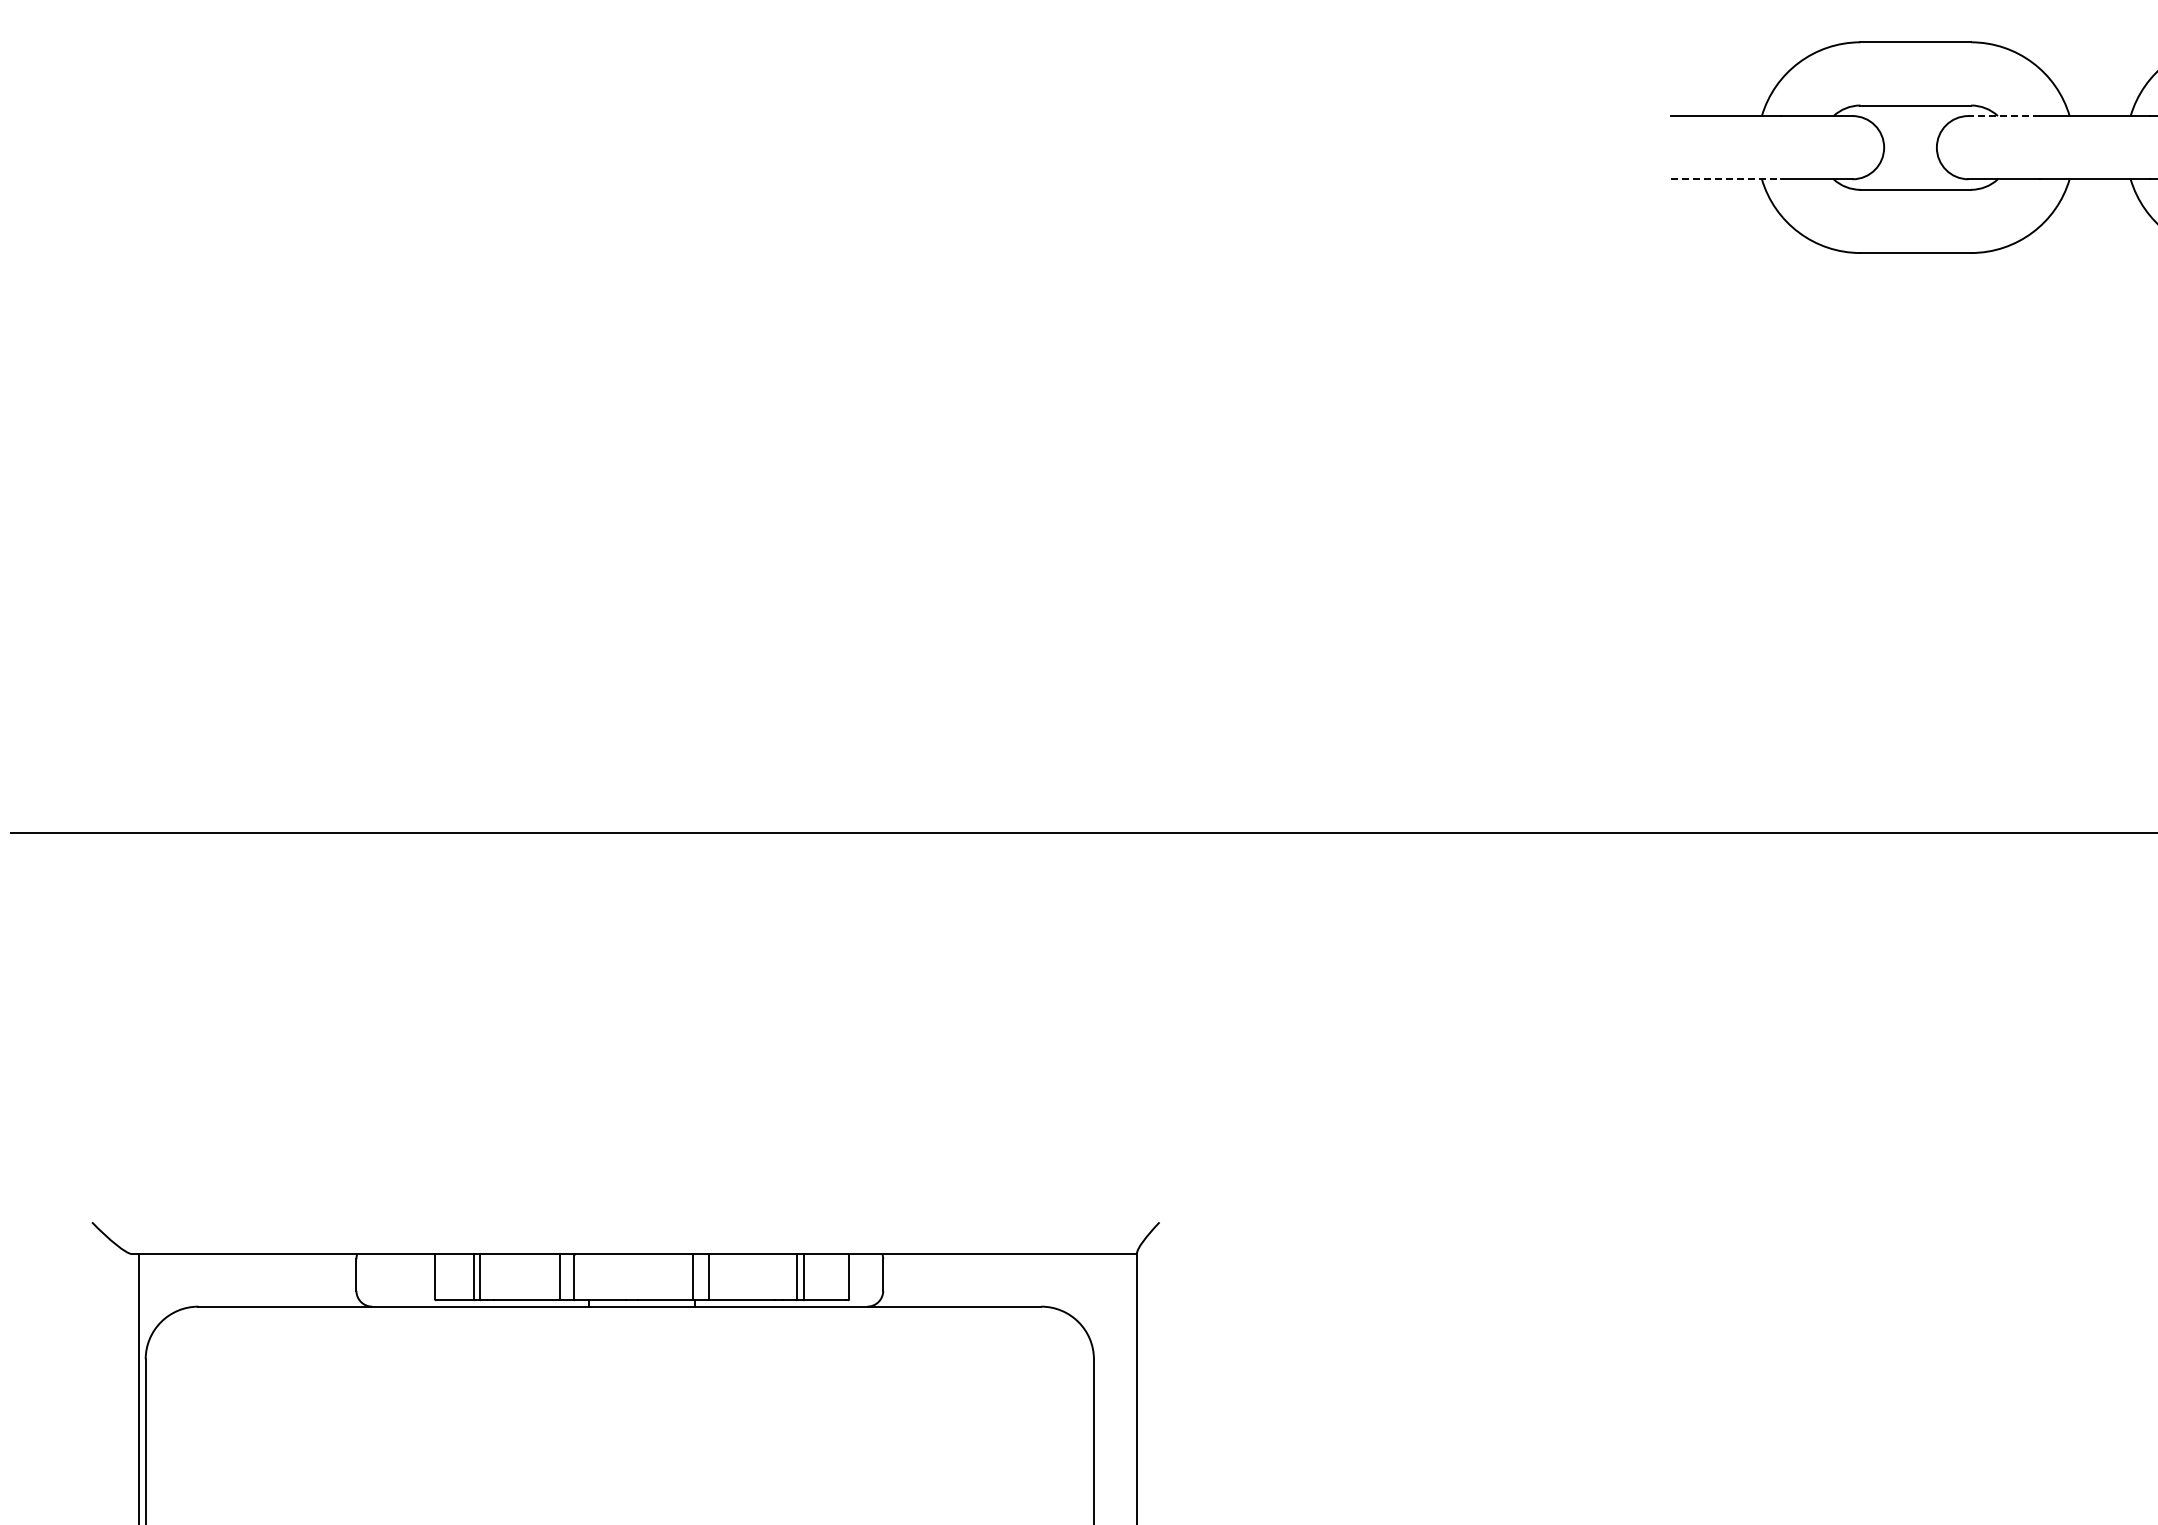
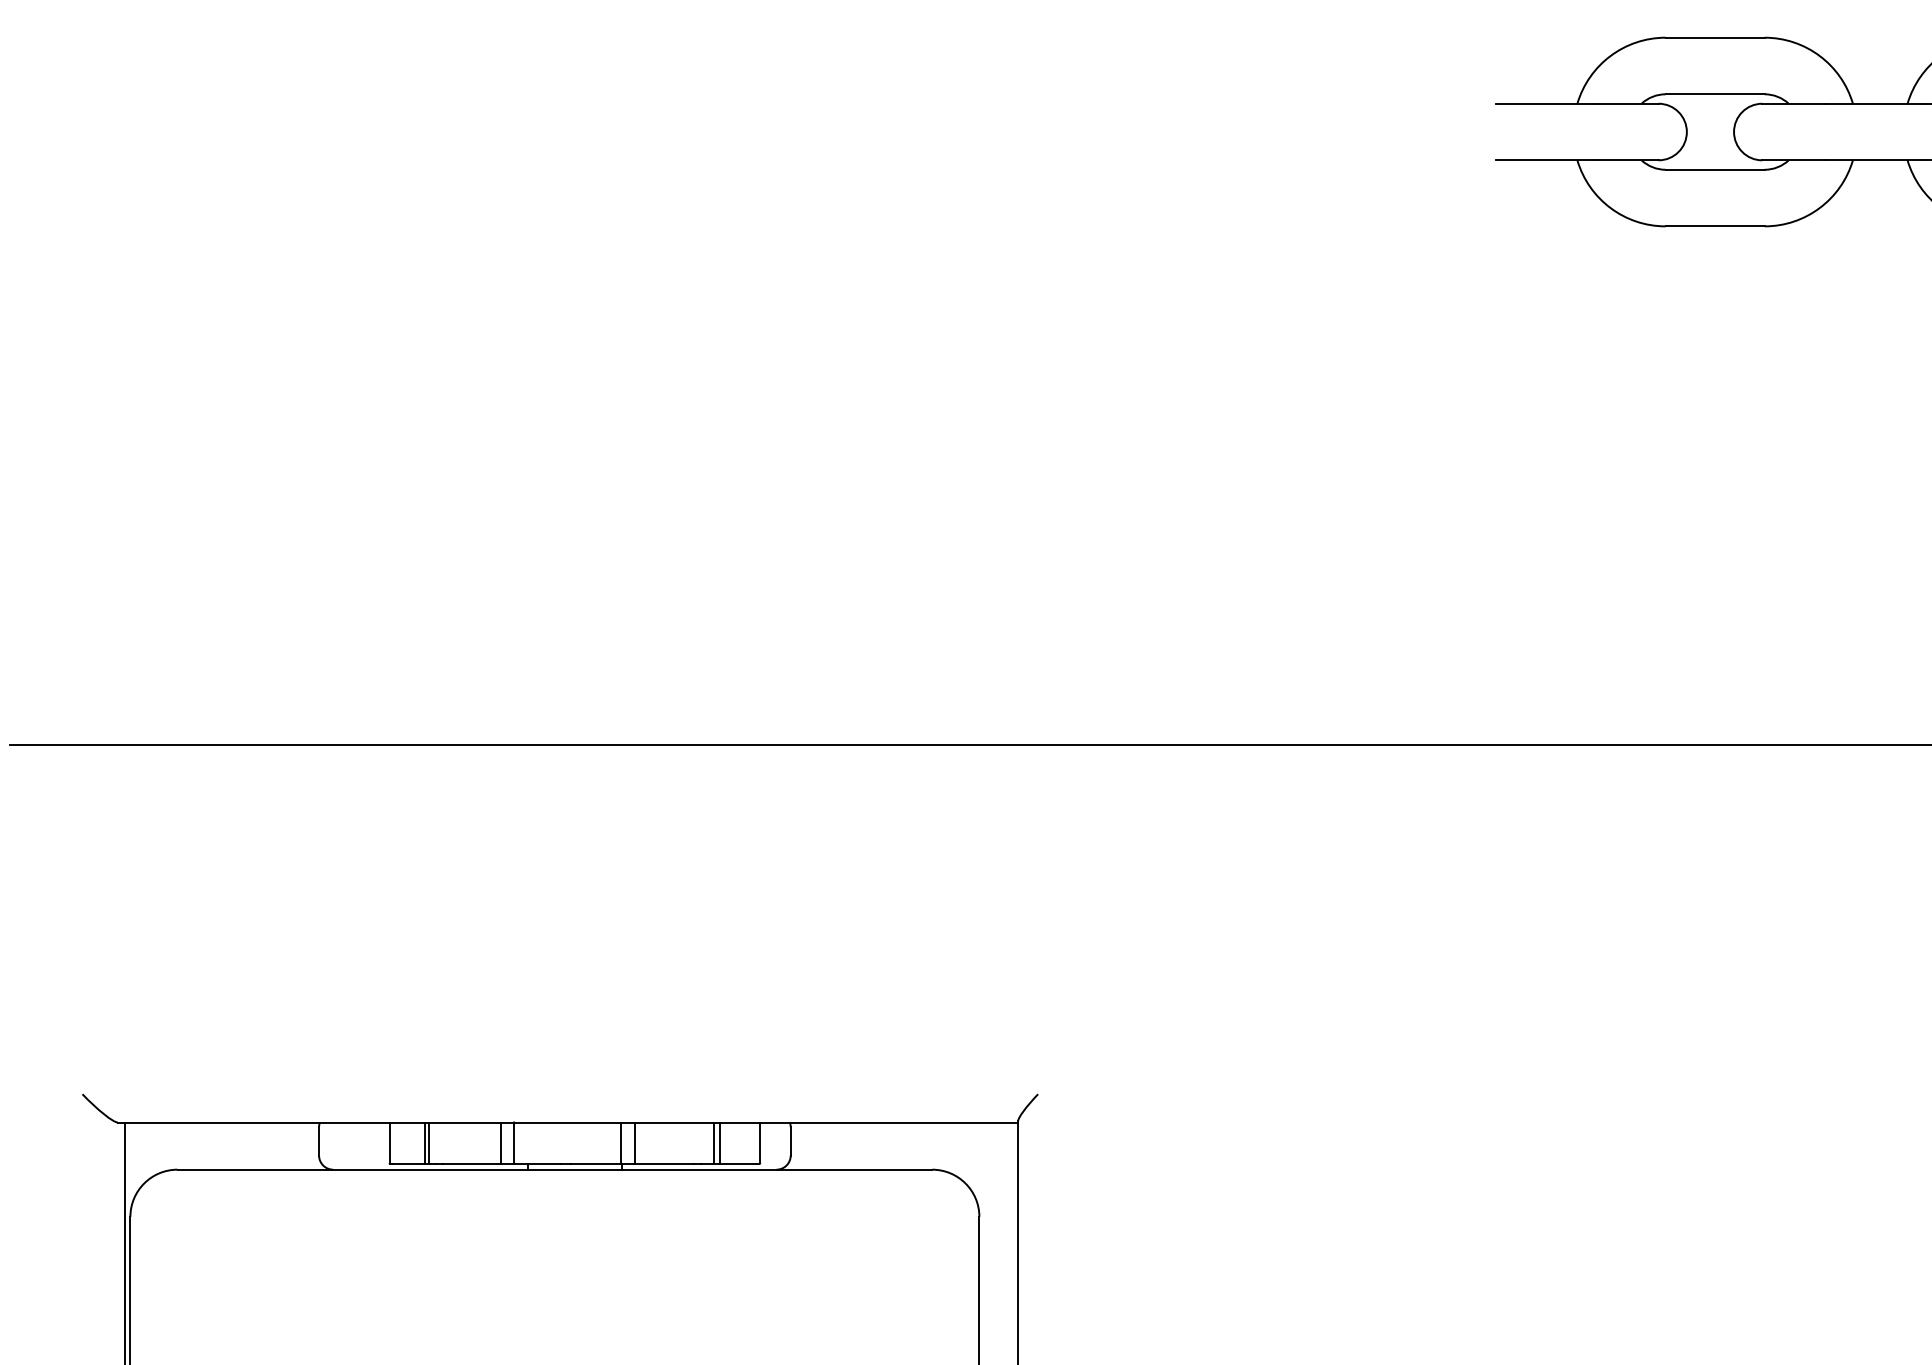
line: (2004, 116) -> (1794, 104), dashed -> solid
line: (1726, 179) -> (1545, 160), dashed -> solid

